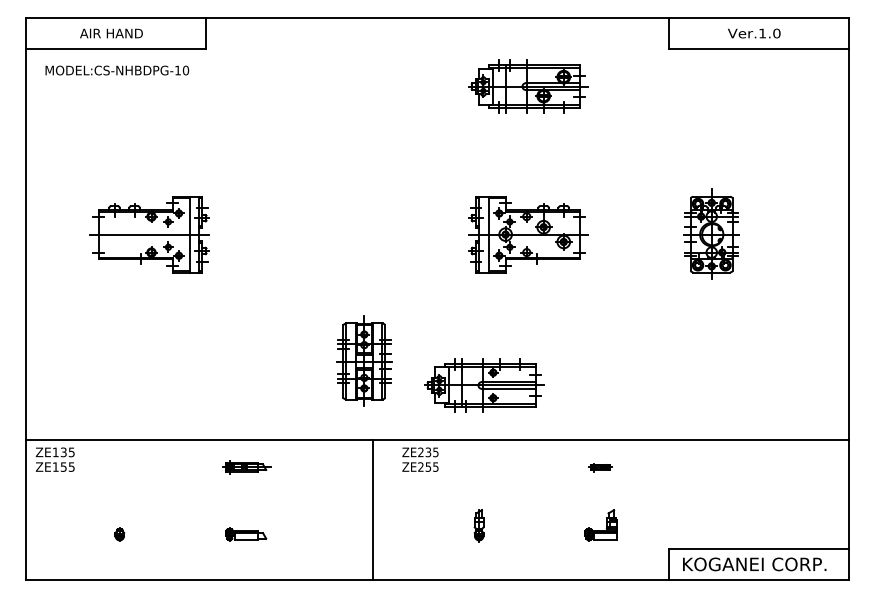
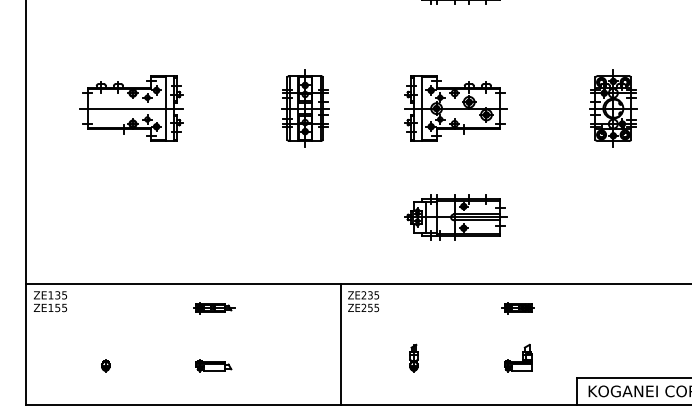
part: (364, 360) -> (305, 107), moved
part: (484, 385) -> (456, 217), moved
part: (600, 467) -> (517, 308), size x1.67
line: (373, 509) -> (341, 344), moved

